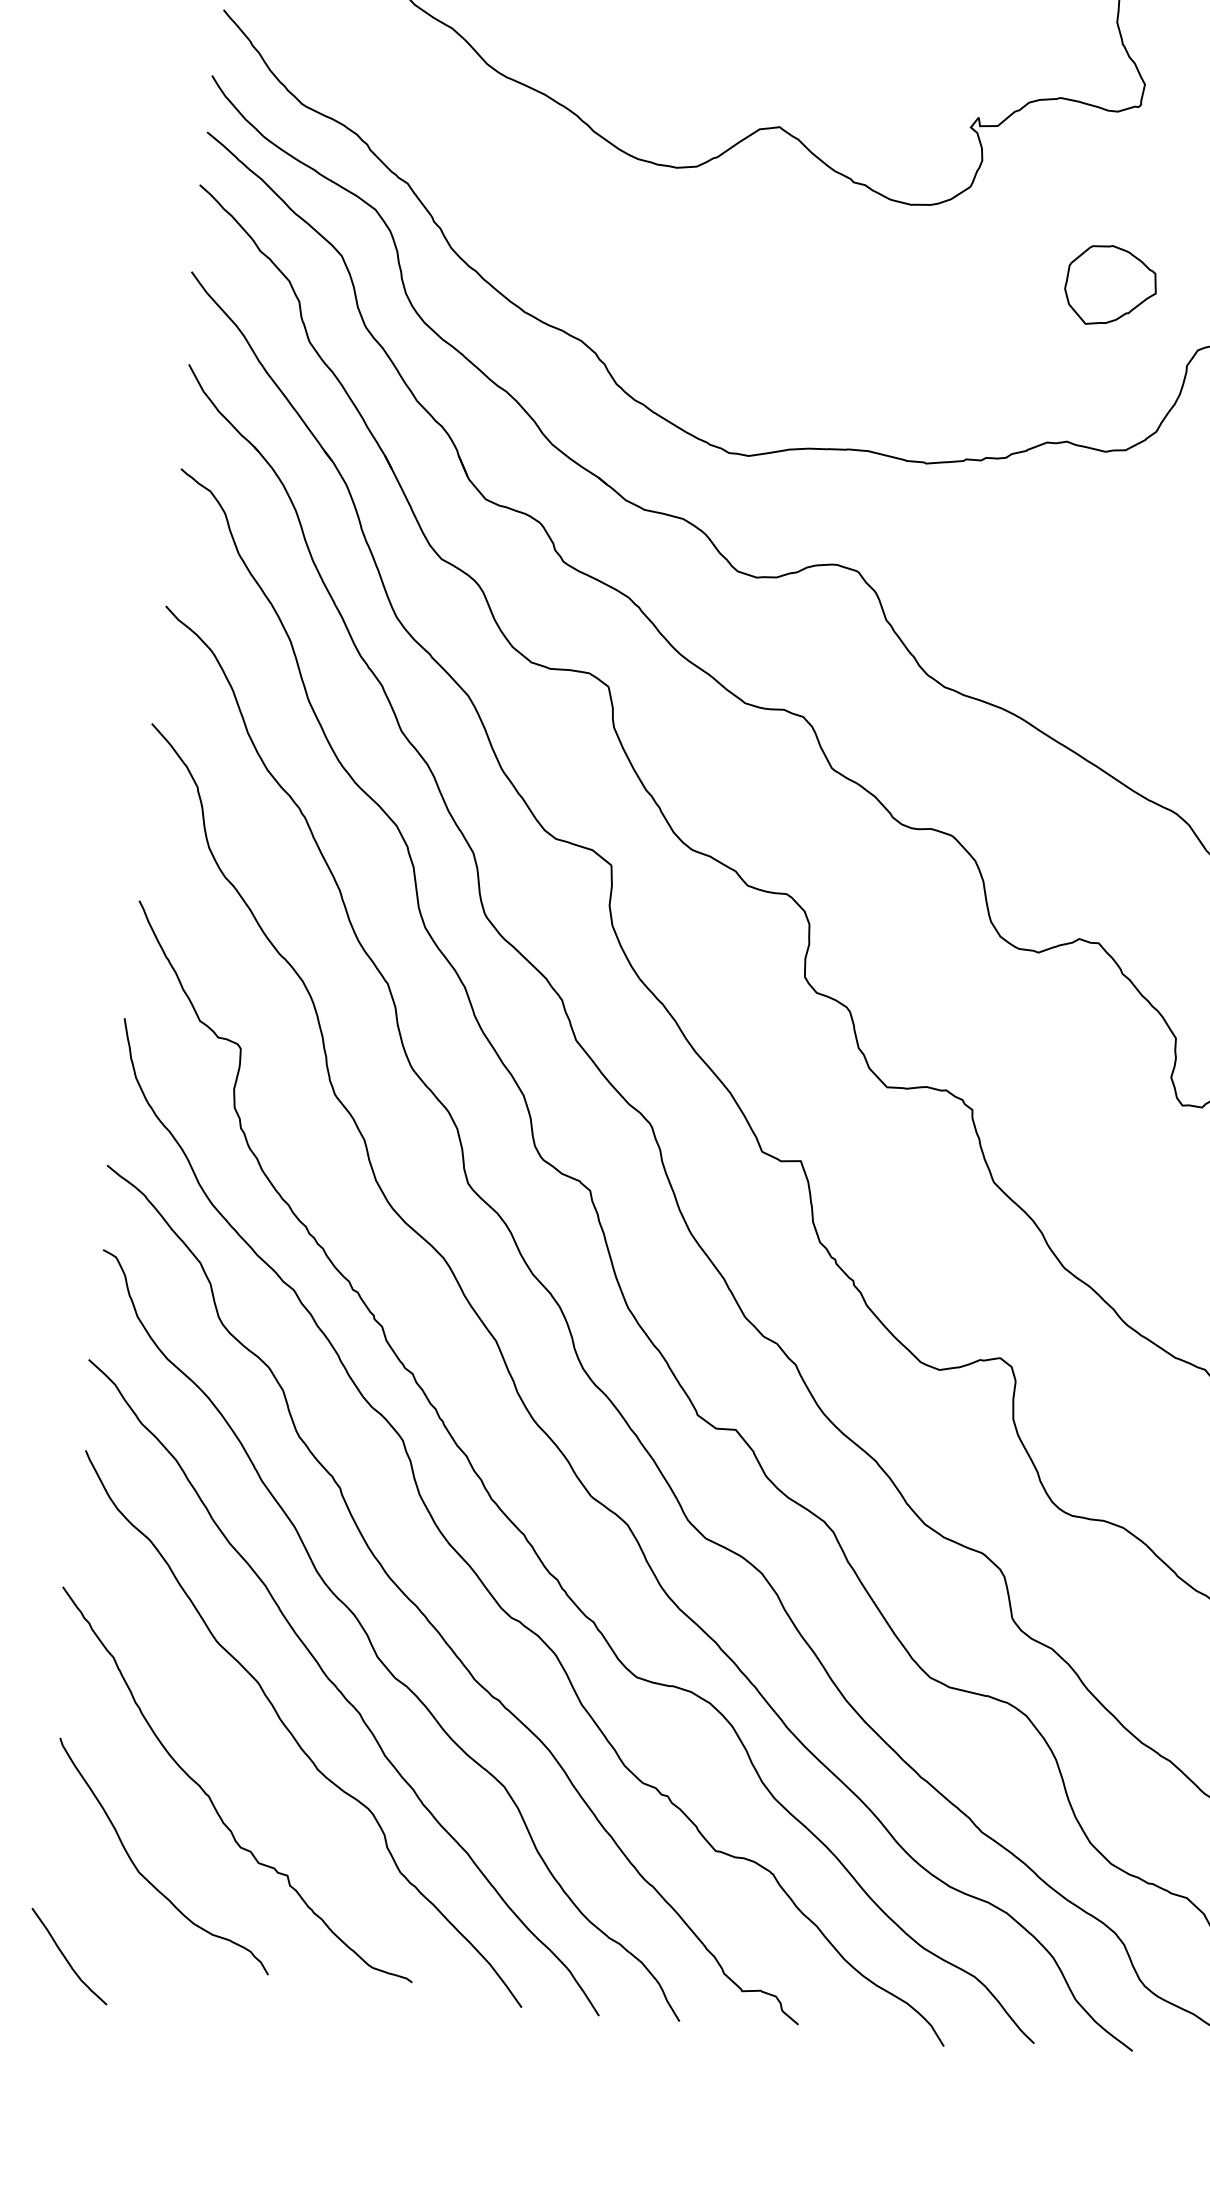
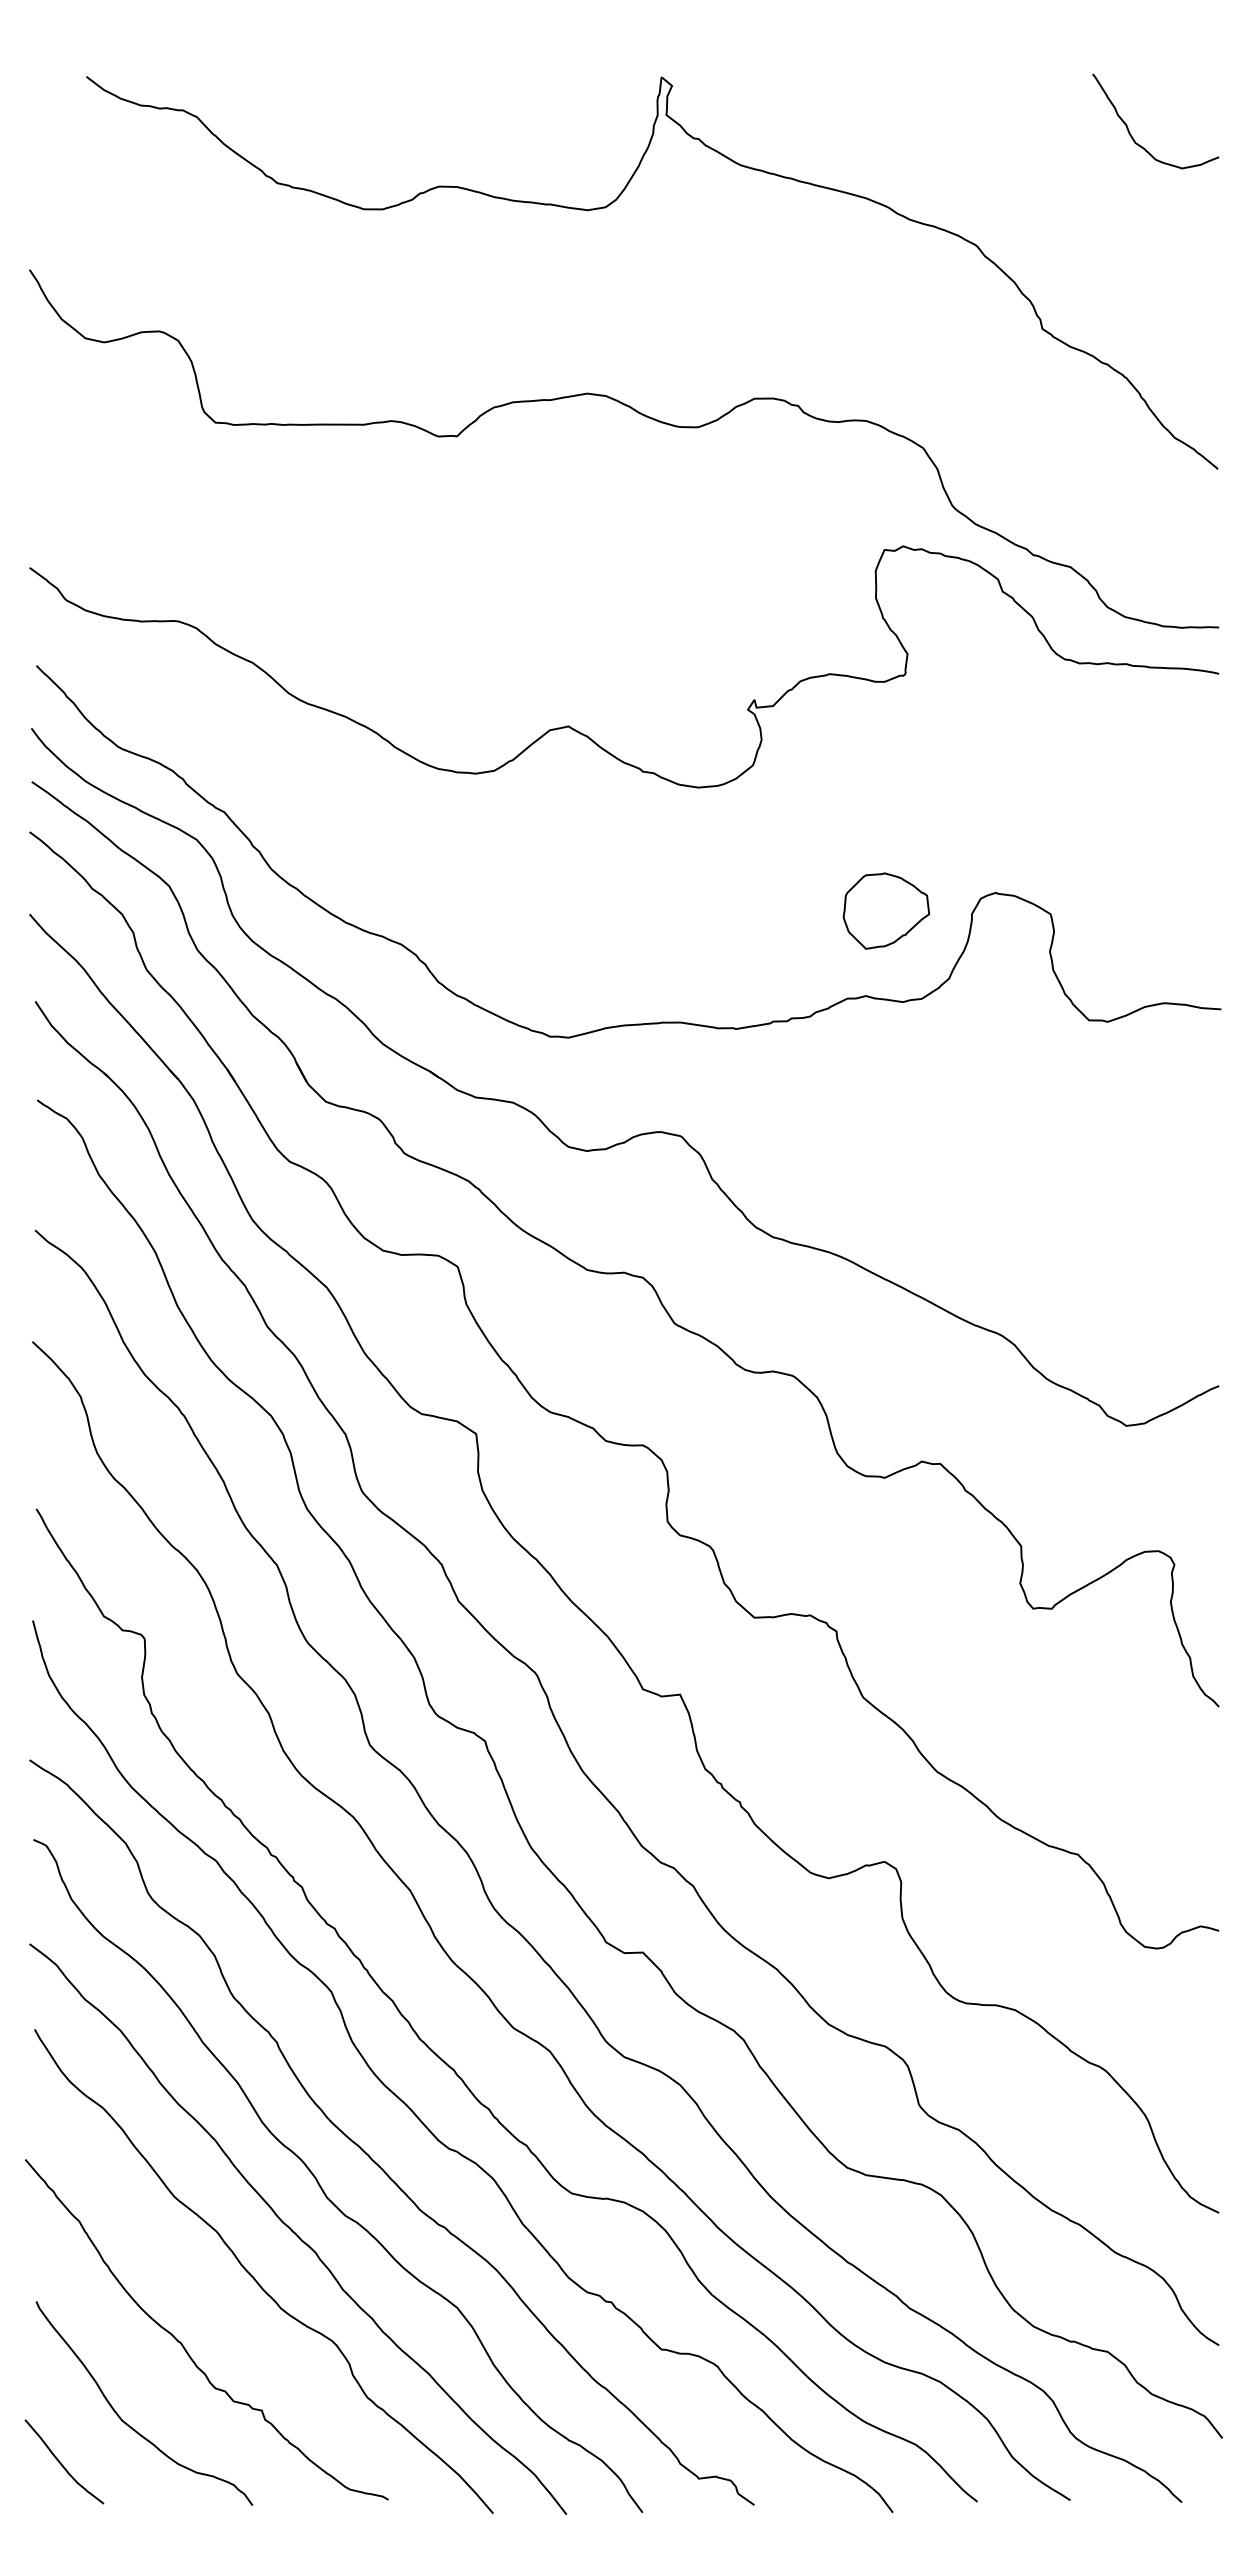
part: (1111, 285) -> (886, 910), moved
curve: (66, 1956) -> (61, 2462), moved

